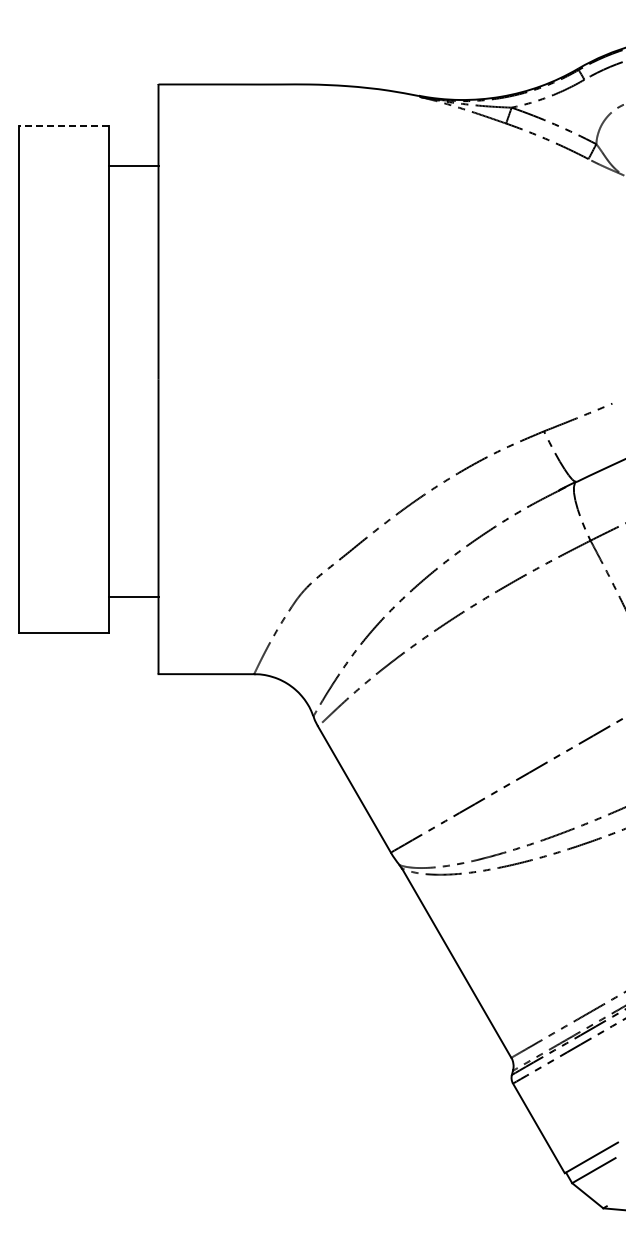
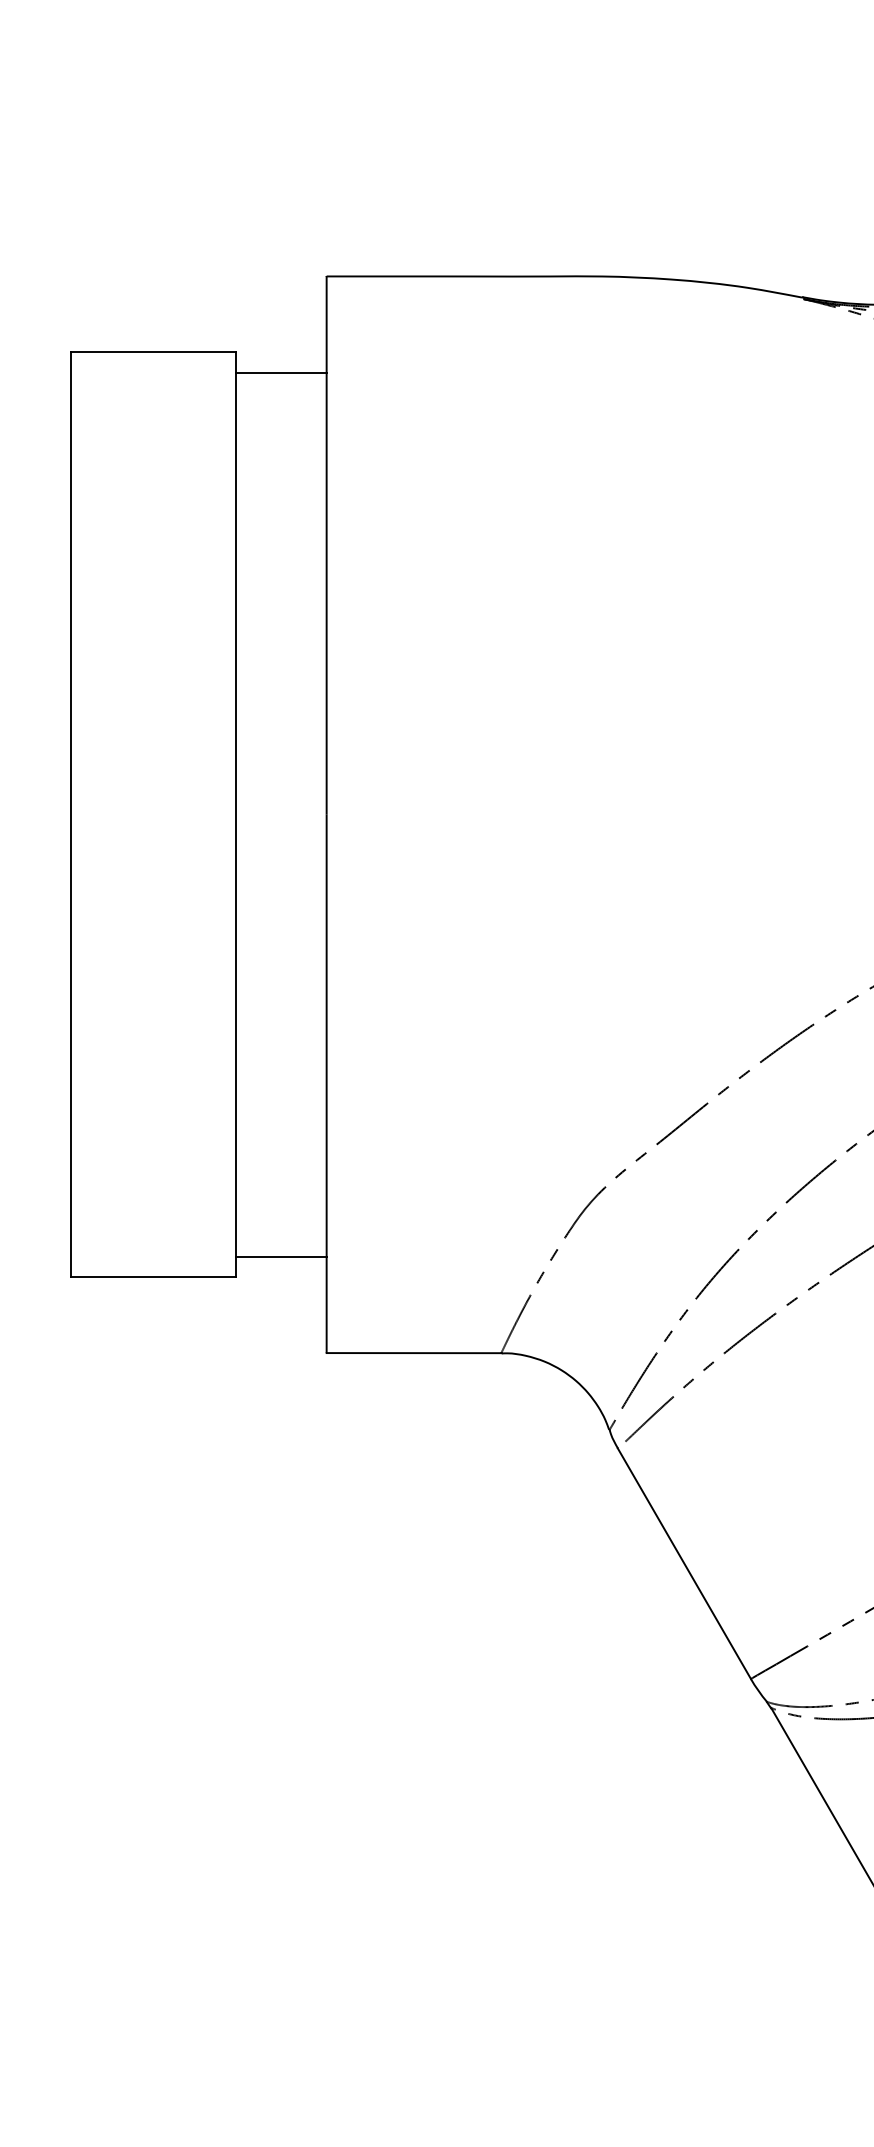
line: (63, 126) -> (153, 353), dashed -> solid
line: (133, 166) -> (280, 373), moved
line: (133, 597) -> (280, 1256), moved

